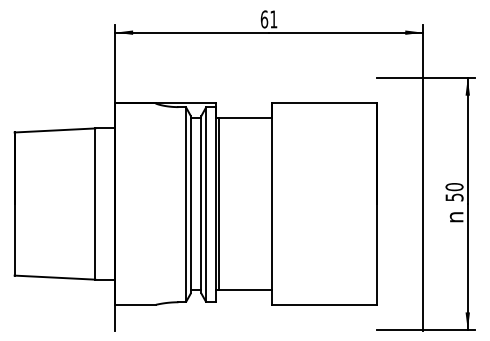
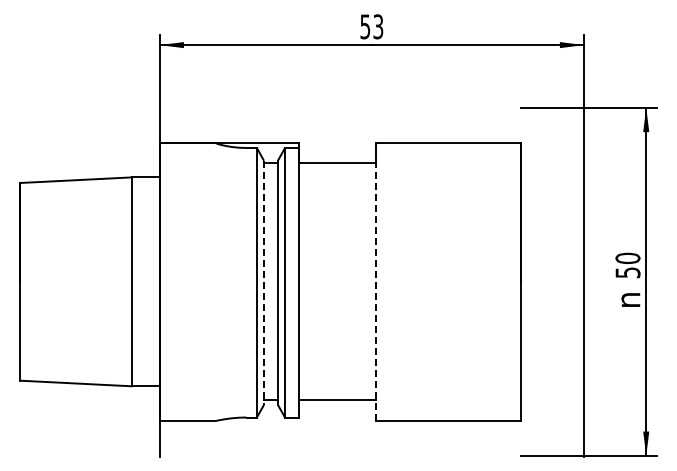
text: (268, 19) -> (371, 26), 61 -> 53
line: (218, 203) -> (302, 281), removed
line: (272, 203) -> (376, 281), solid -> dashed
line: (191, 205) -> (264, 283), solid -> dashed

